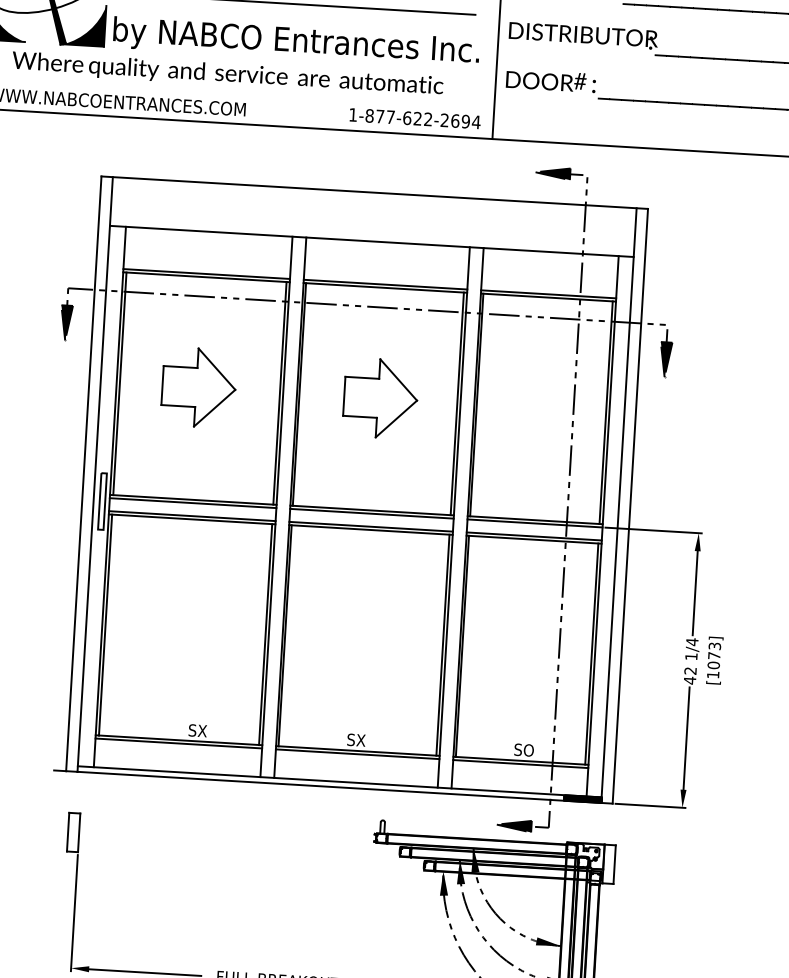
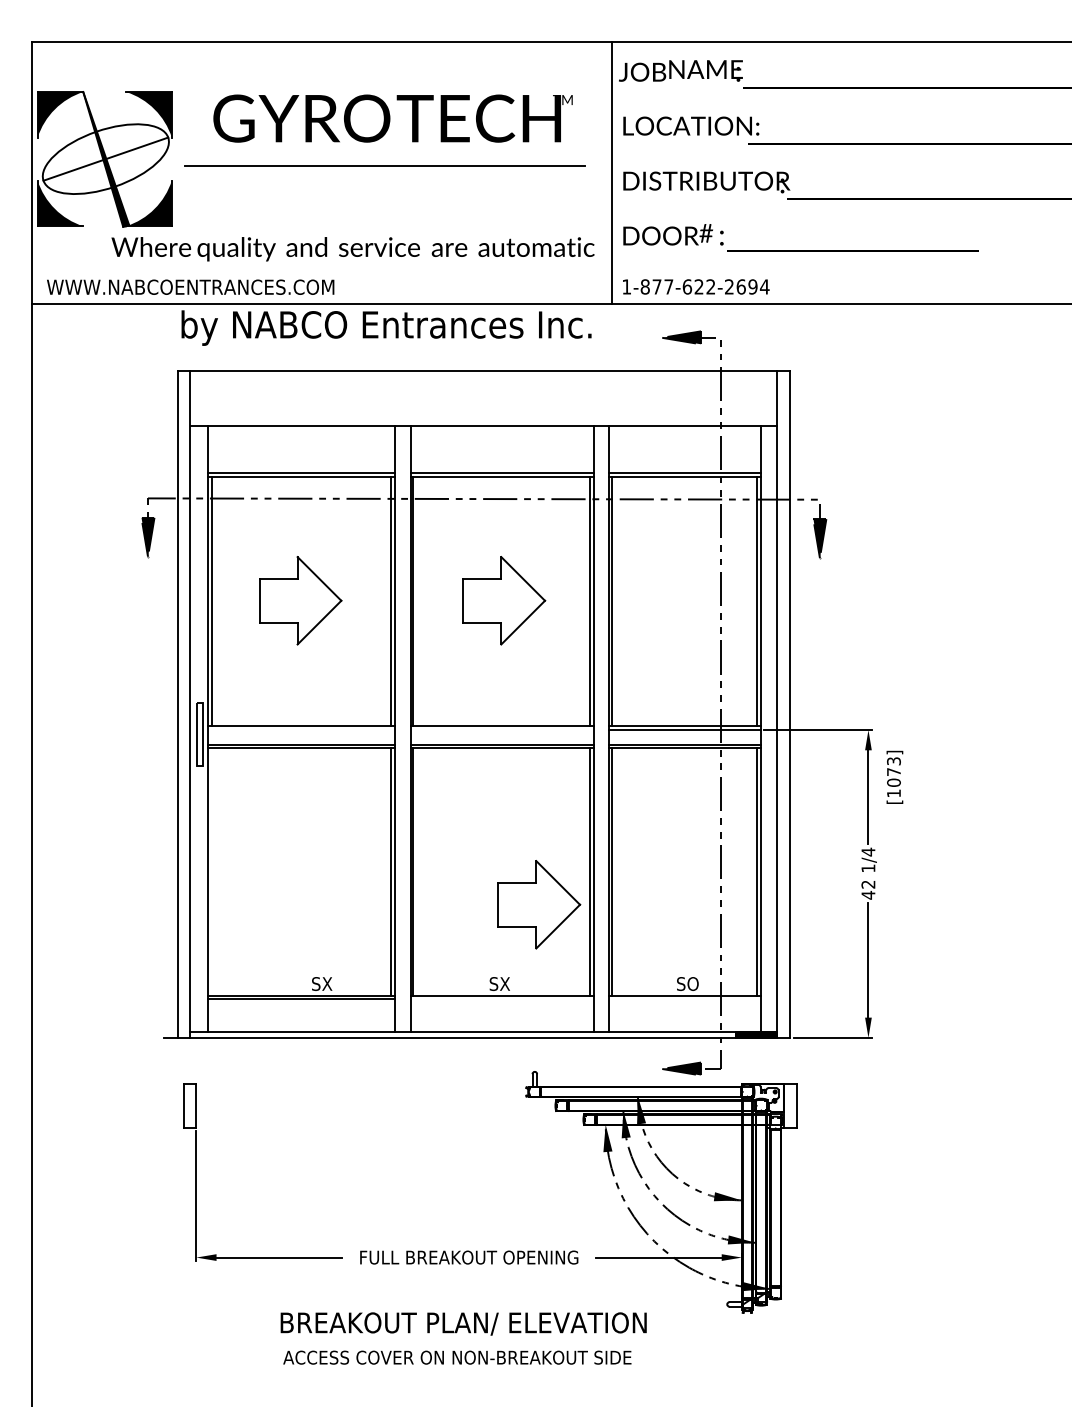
text: (296, 42) -> (386, 327), moved
text: (227, 74) -> (352, 249), moved
text: (415, 118) -> (696, 286), moved
line: (192, 503) -> (301, 730), removed
line: (371, 514) -> (501, 730), removed
line: (106, 624) -> (212, 871), removed
text: (714, 659) -> (894, 776), moved
part: (396, 671) -> (539, 904), added
line: (357, 754) -> (501, 999), removed
line: (520, 763) -> (684, 999), removed

